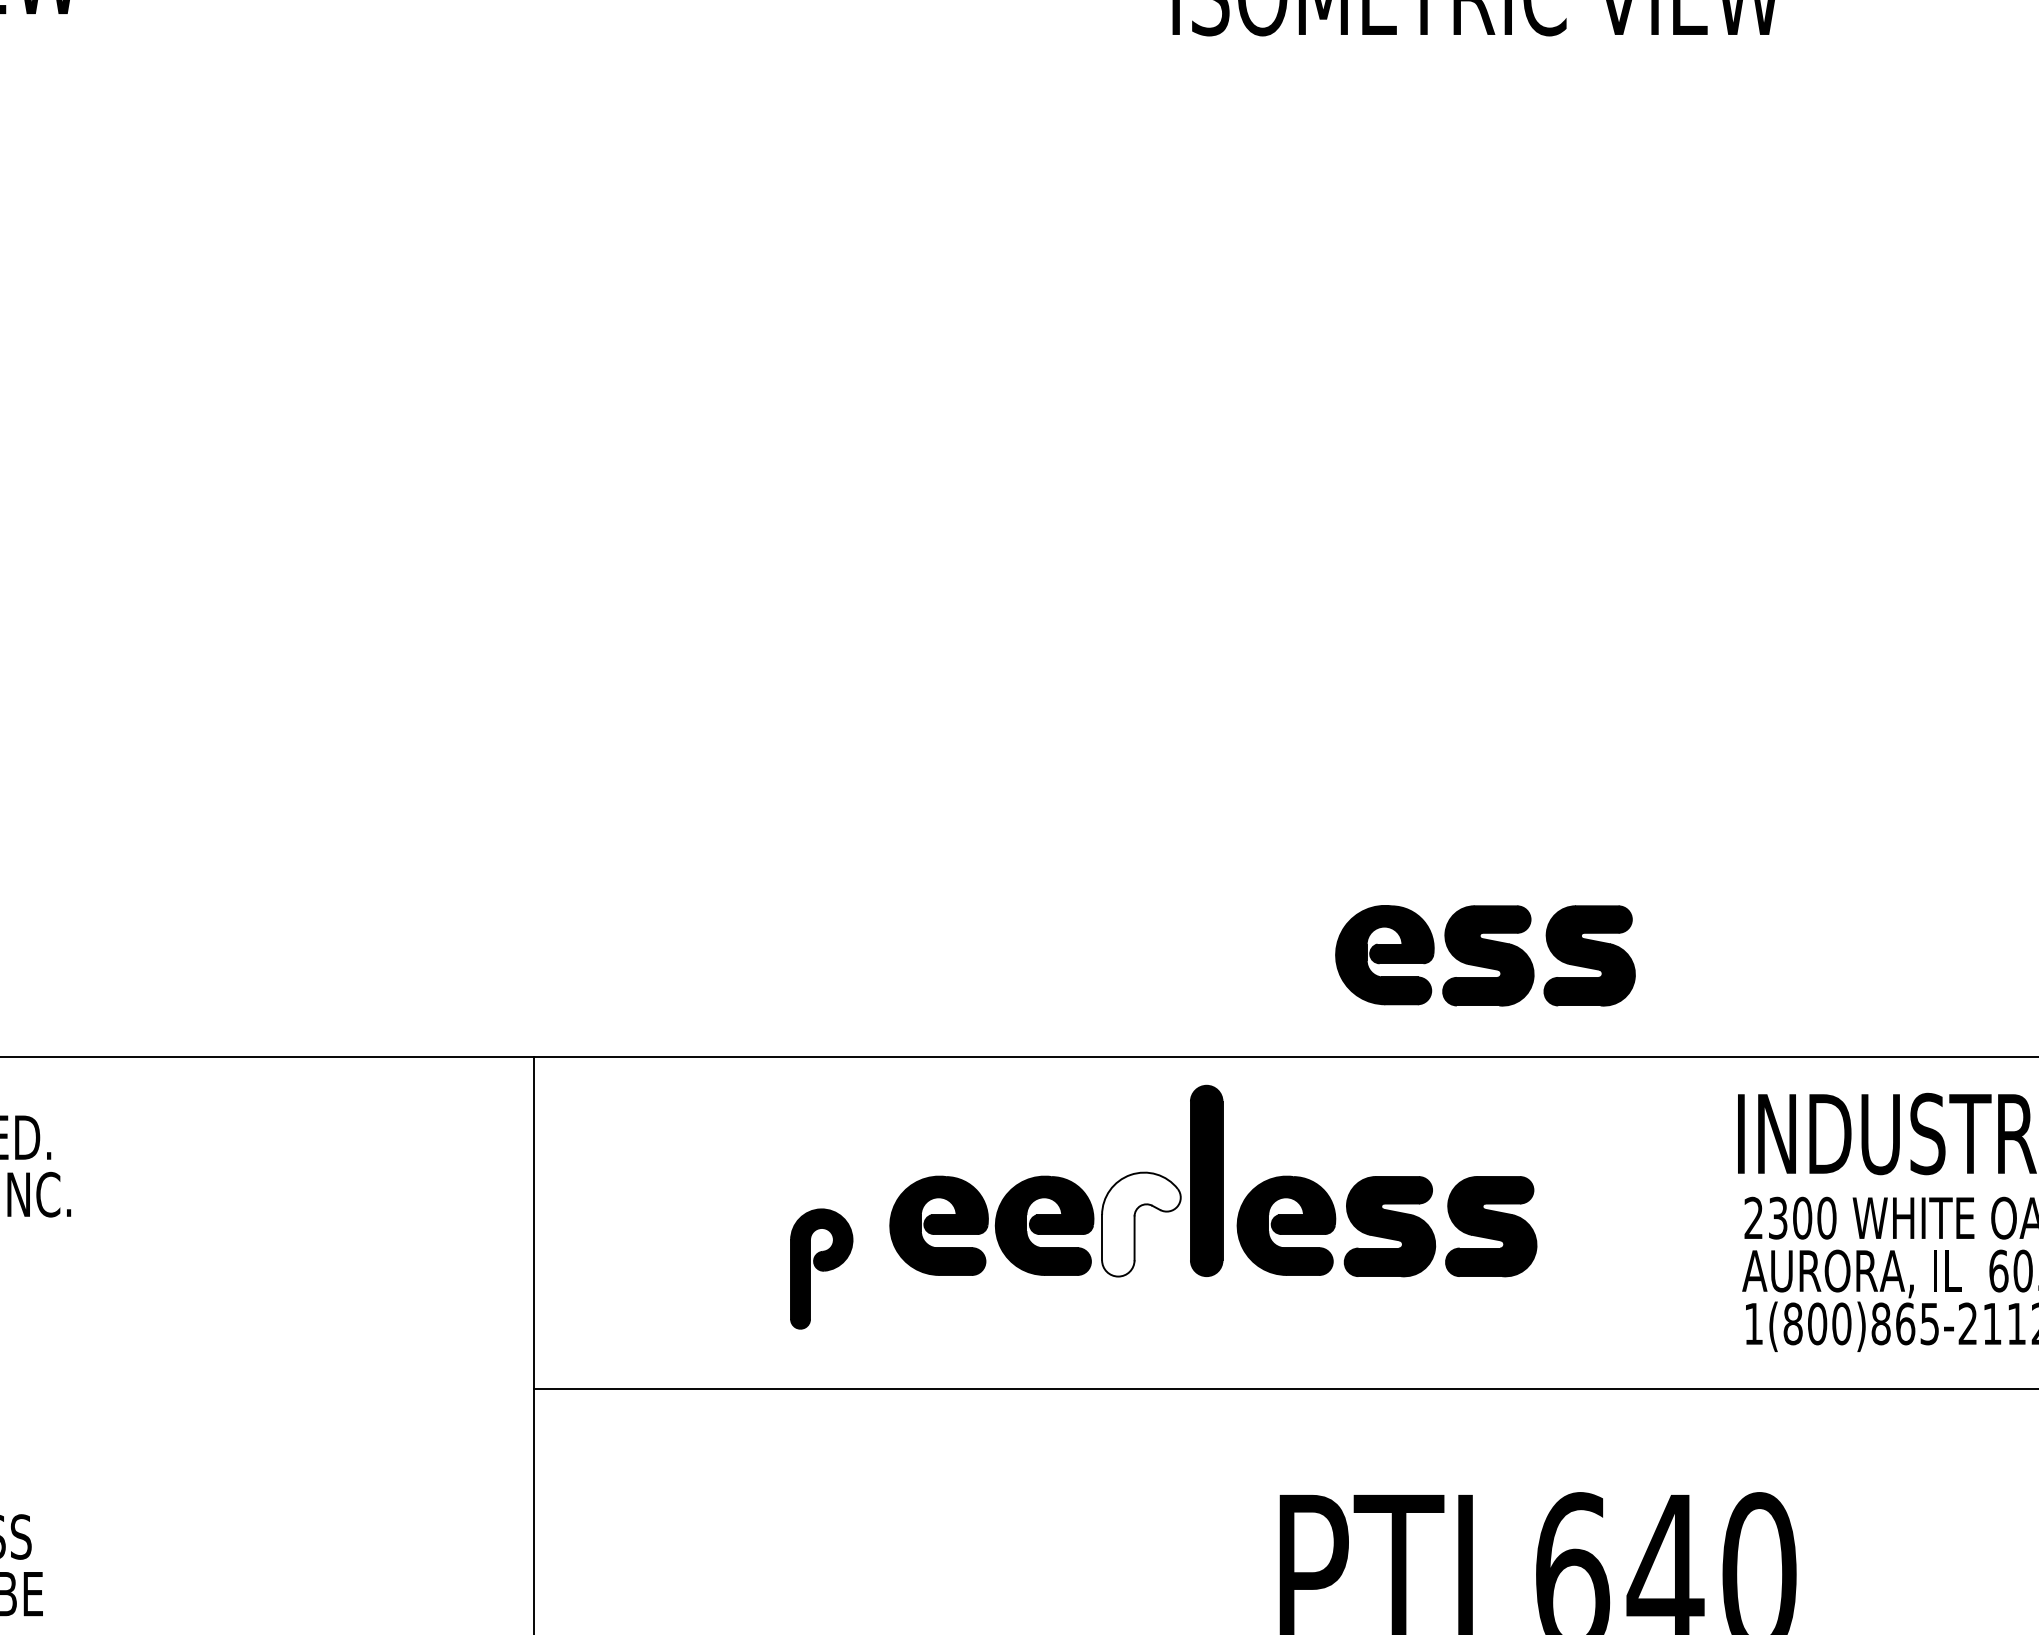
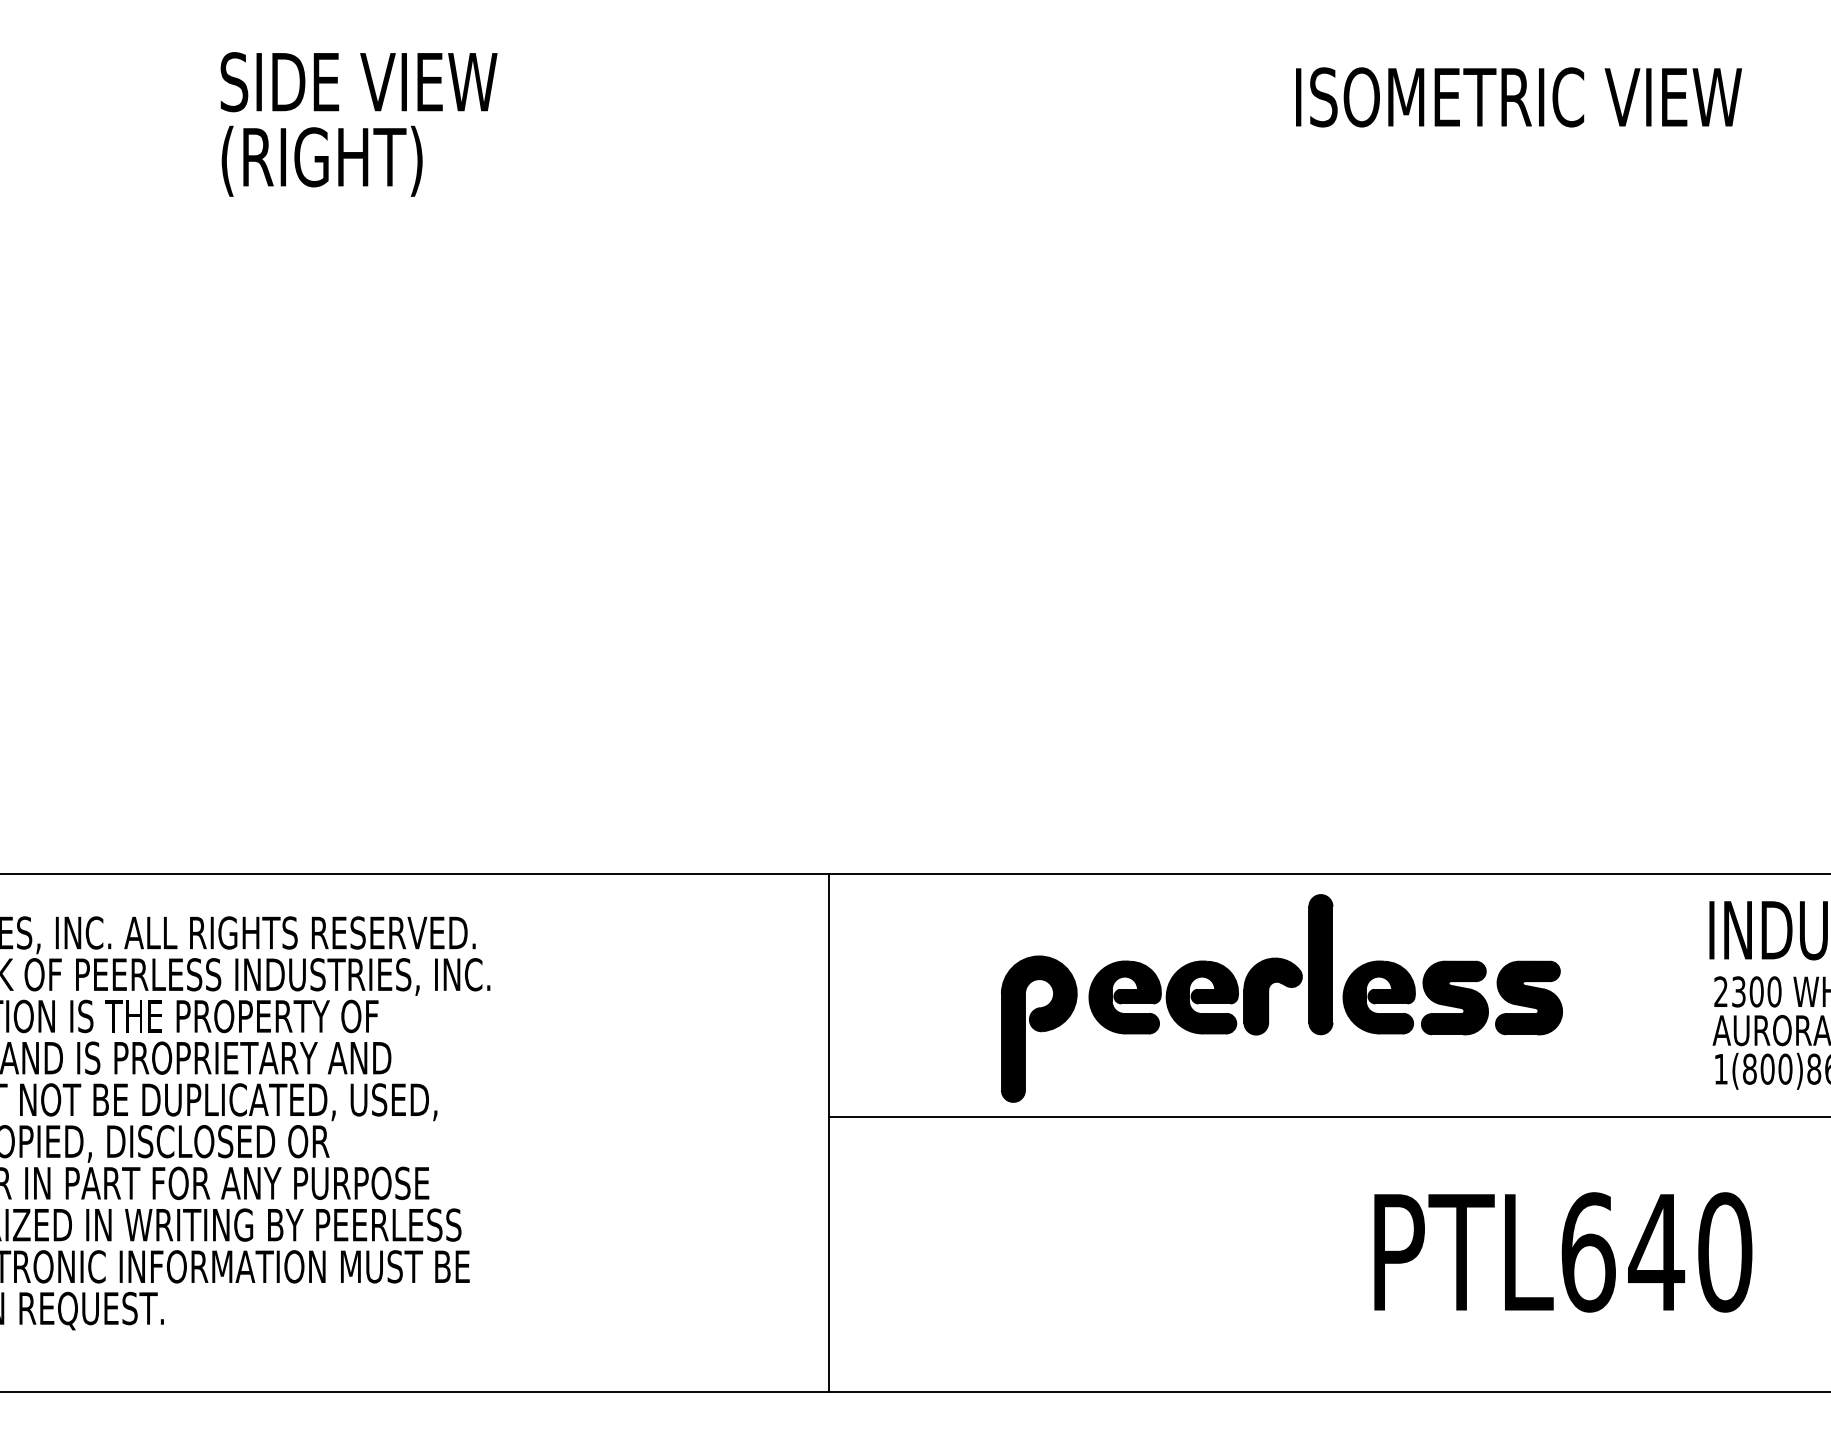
part: (1485, 955) -> (1524, 799), removed
fill: (1140, 1224) -> (1272, 996), added
part: (821, 1268) -> (1039, 1028), size x1.67

